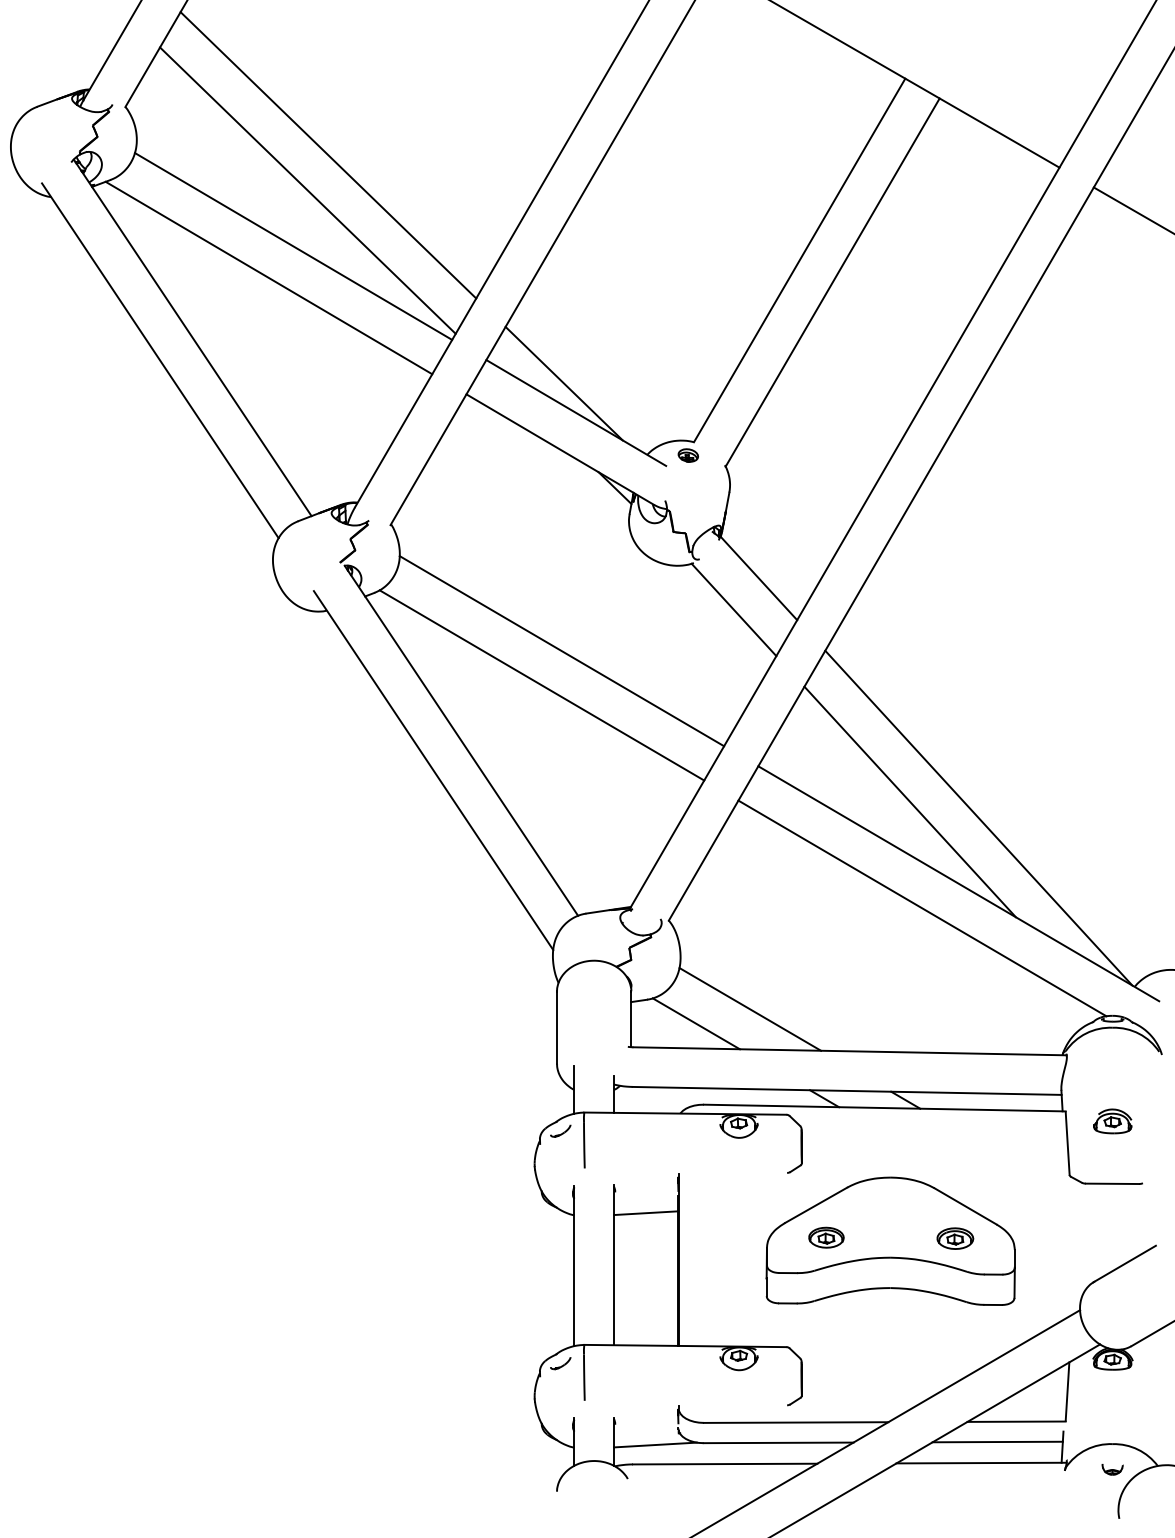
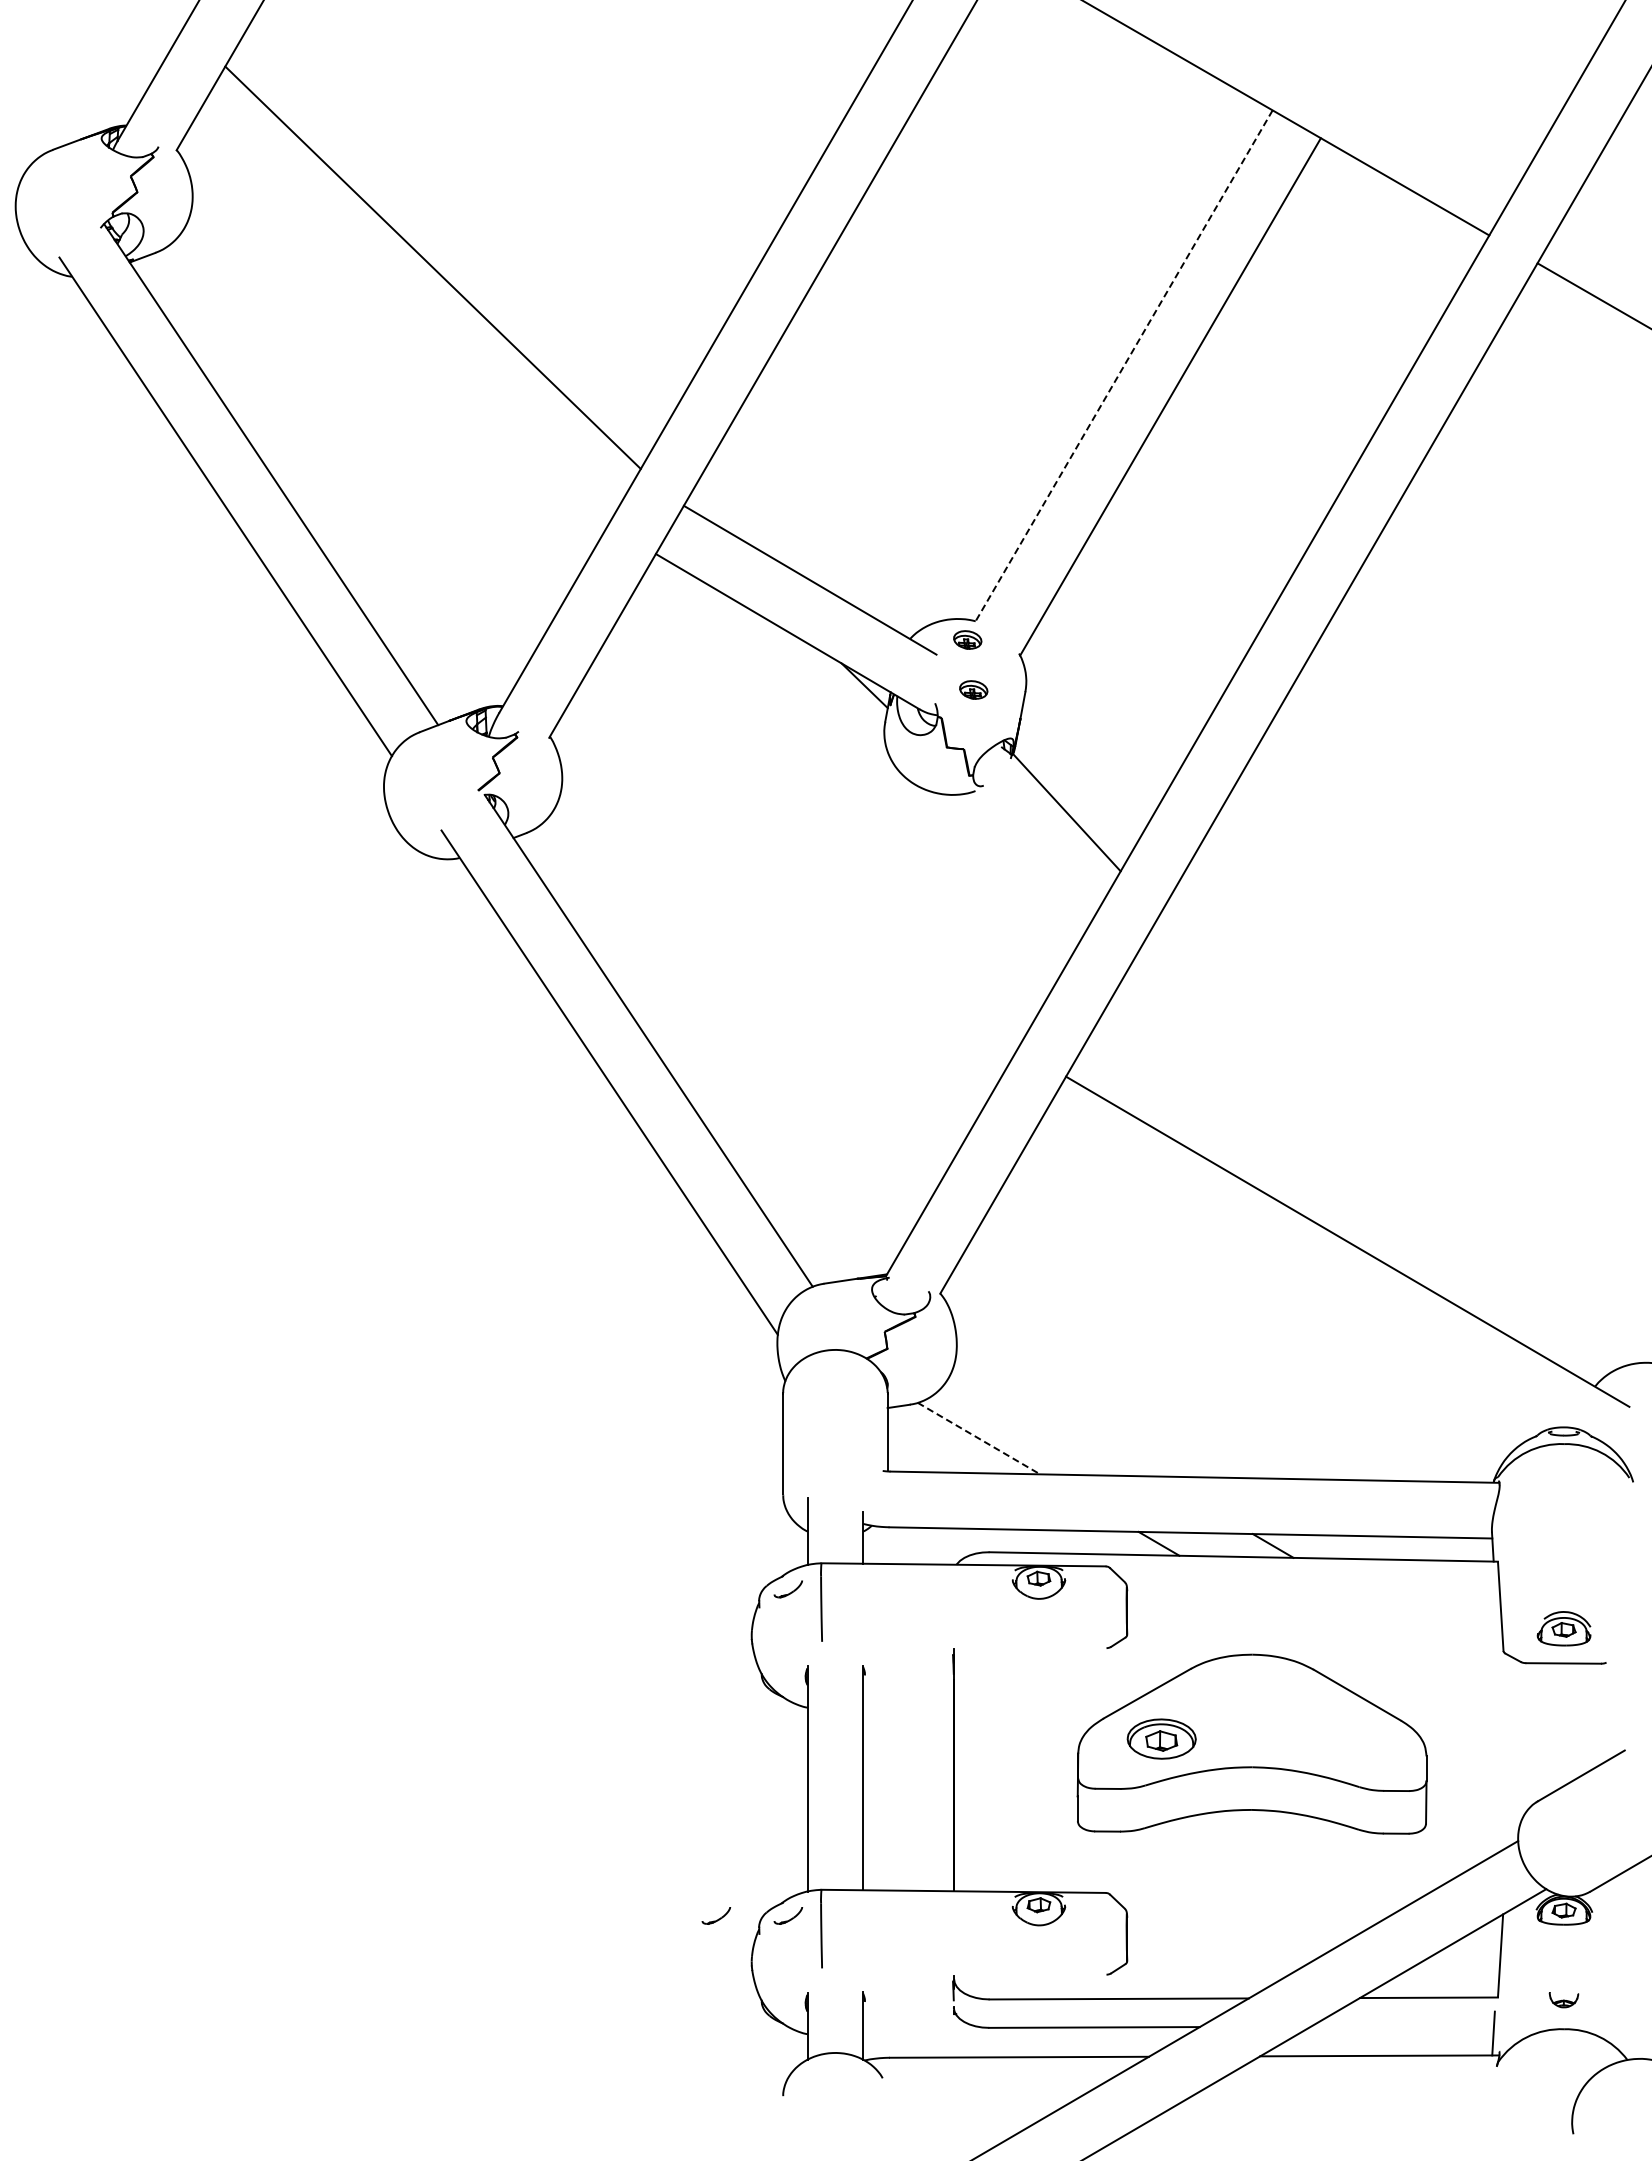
line: (328, 154) -> (461, 217), removed
line: (293, 245) -> (412, 345), removed
line: (799, 260) -> (1123, 366), solid -> dashed
line: (268, 277) -> (377, 390), removed
line: (563, 383) -> (792, 538), removed
part: (692, 490) -> (973, 689), added
line: (733, 609) -> (1031, 856), removed
line: (561, 650) -> (789, 914), removed
line: (541, 685) -> (761, 962), removed
line: (910, 801) -> (1279, 1126), removed
line: (978, 818) -> (1375, 1149), removed
line: (922, 908) -> (1296, 1276), removed
line: (750, 1009) -> (1054, 1418), removed
line: (696, 1023) -> (978, 1438), solid -> dashed
part: (1112, 1121) -> (1563, 1628), moved
line: (646, 1213) -> (908, 1704), removed
part: (826, 1237) -> (1161, 1739), size x1.4
part: (955, 1238) -> (1342, 1740), removed
part: (509, 1363) -> (716, 1915), added
line: (997, 1441) -> (1402, 2025), removed
line: (655, 1445) -> (921, 2030), removed
part: (1112, 1469) -> (1563, 2000), moved

